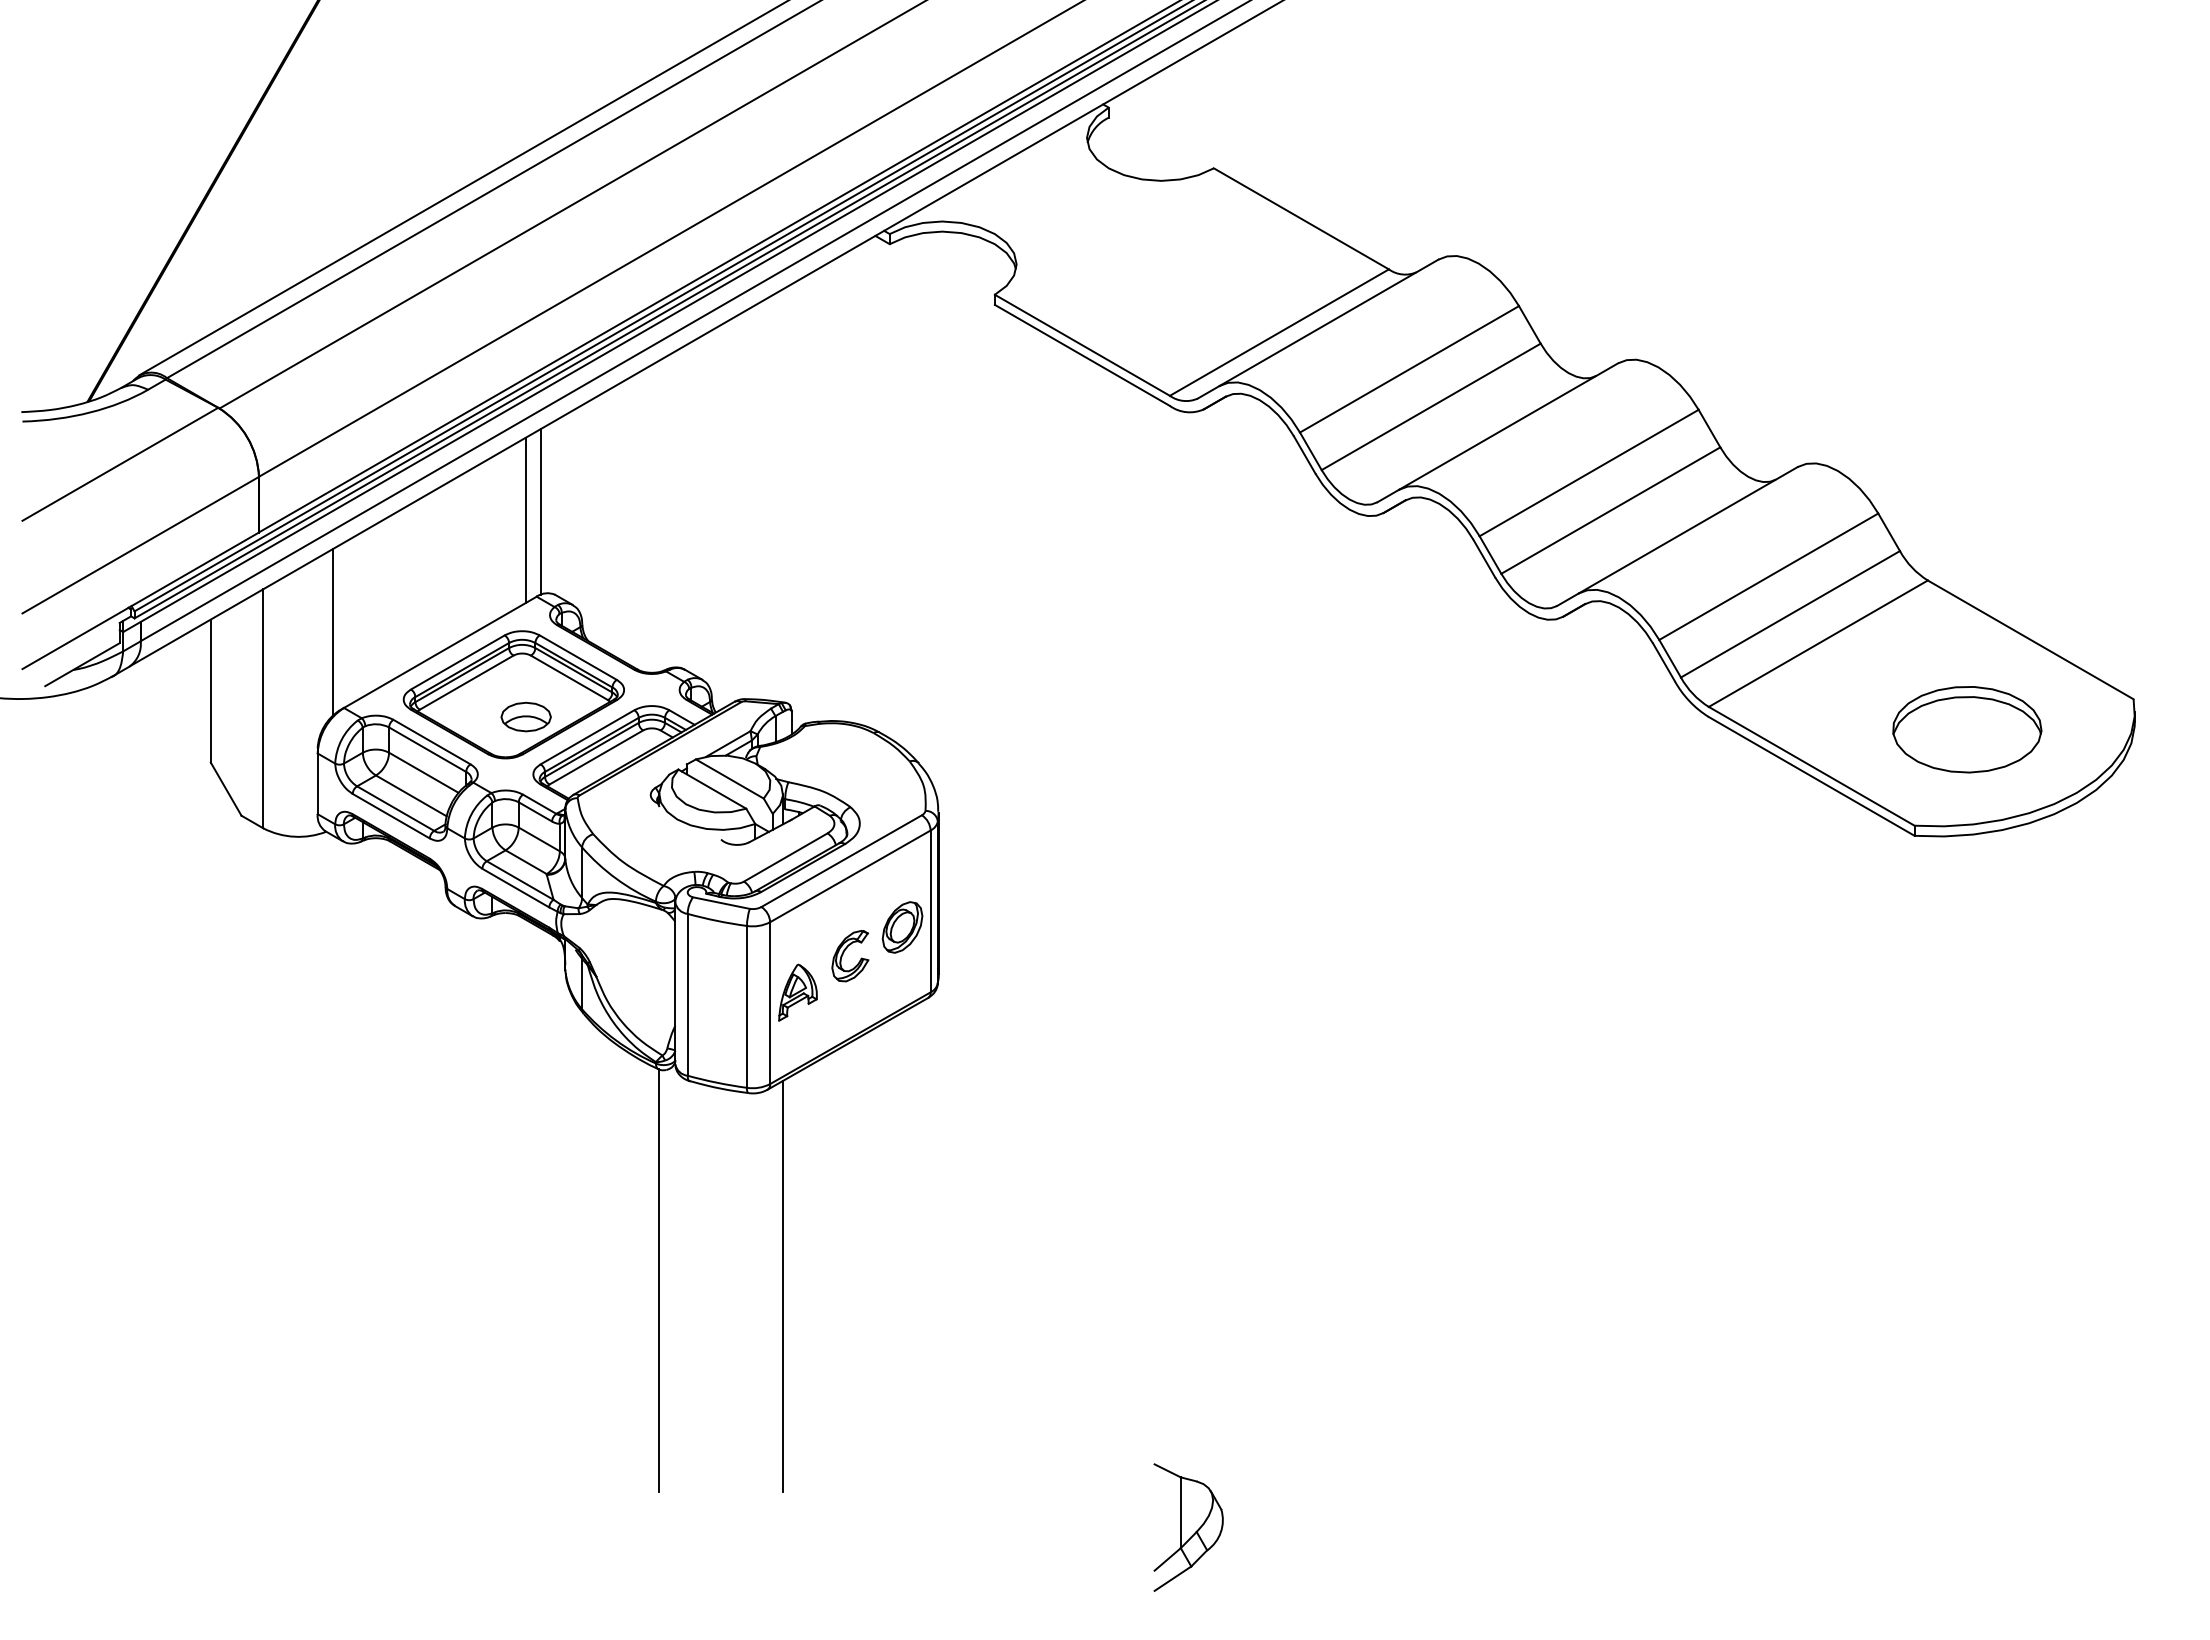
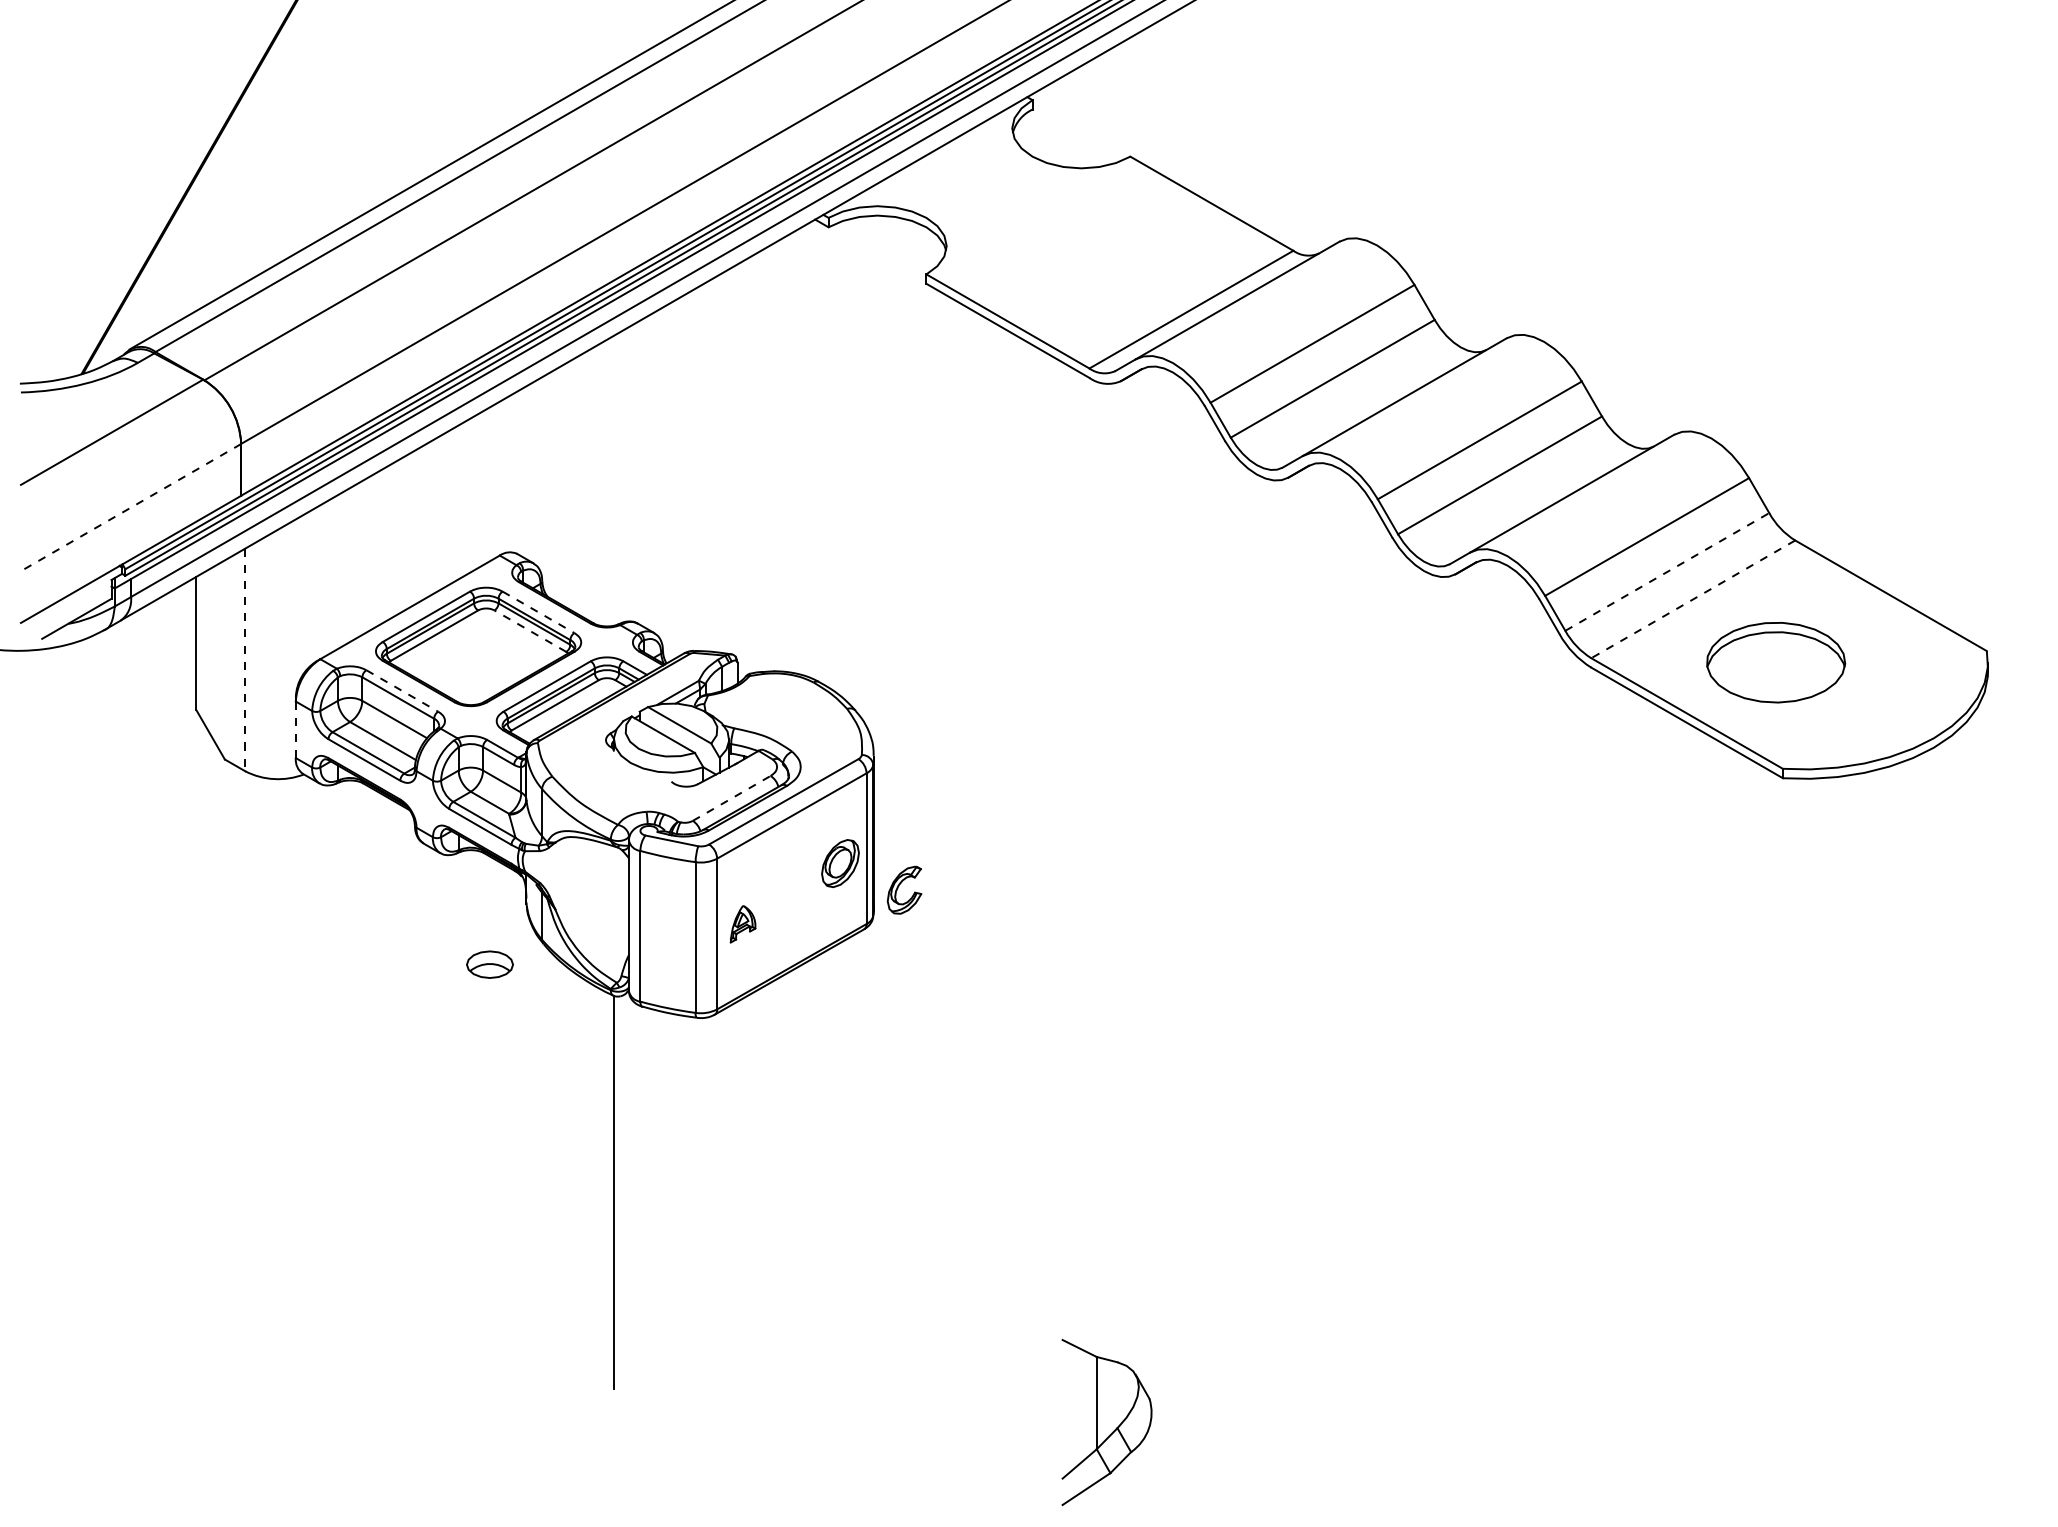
line: (540, 511) -> (503, 476), removed
line: (526, 519) -> (490, 483), removed
line: (140, 545) -> (130, 507), solid -> dashed
line: (1790, 614) -> (1667, 572), solid -> dashed
line: (333, 631) -> (310, 587), removed
line: (1817, 643) -> (1692, 599), solid -> dashed
line: (578, 657) -> (538, 612), solid -> dashed
line: (569, 677) -> (530, 630), solid -> dashed
line: (263, 708) -> (245, 659), solid -> dashed
part: (525, 716) -> (489, 964), moved
part: (1967, 729) -> (1776, 662), moved
line: (432, 742) -> (402, 691), solid -> dashed
line: (317, 783) -> (295, 729), solid -> dashed
line: (786, 857) -> (732, 798), solid -> dashed
part: (844, 952) -> (899, 886), moved
part: (797, 992) -> (742, 924), size x0.7
line: (783, 1286) -> (729, 1197), removed
part: (1188, 1527) -> (1106, 1422), size x1.4

